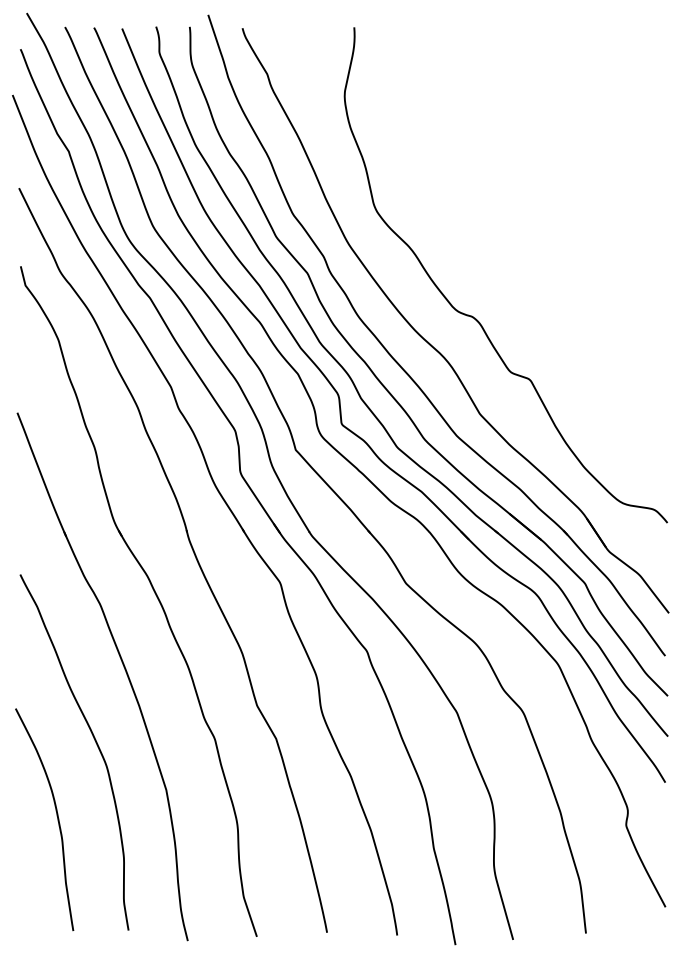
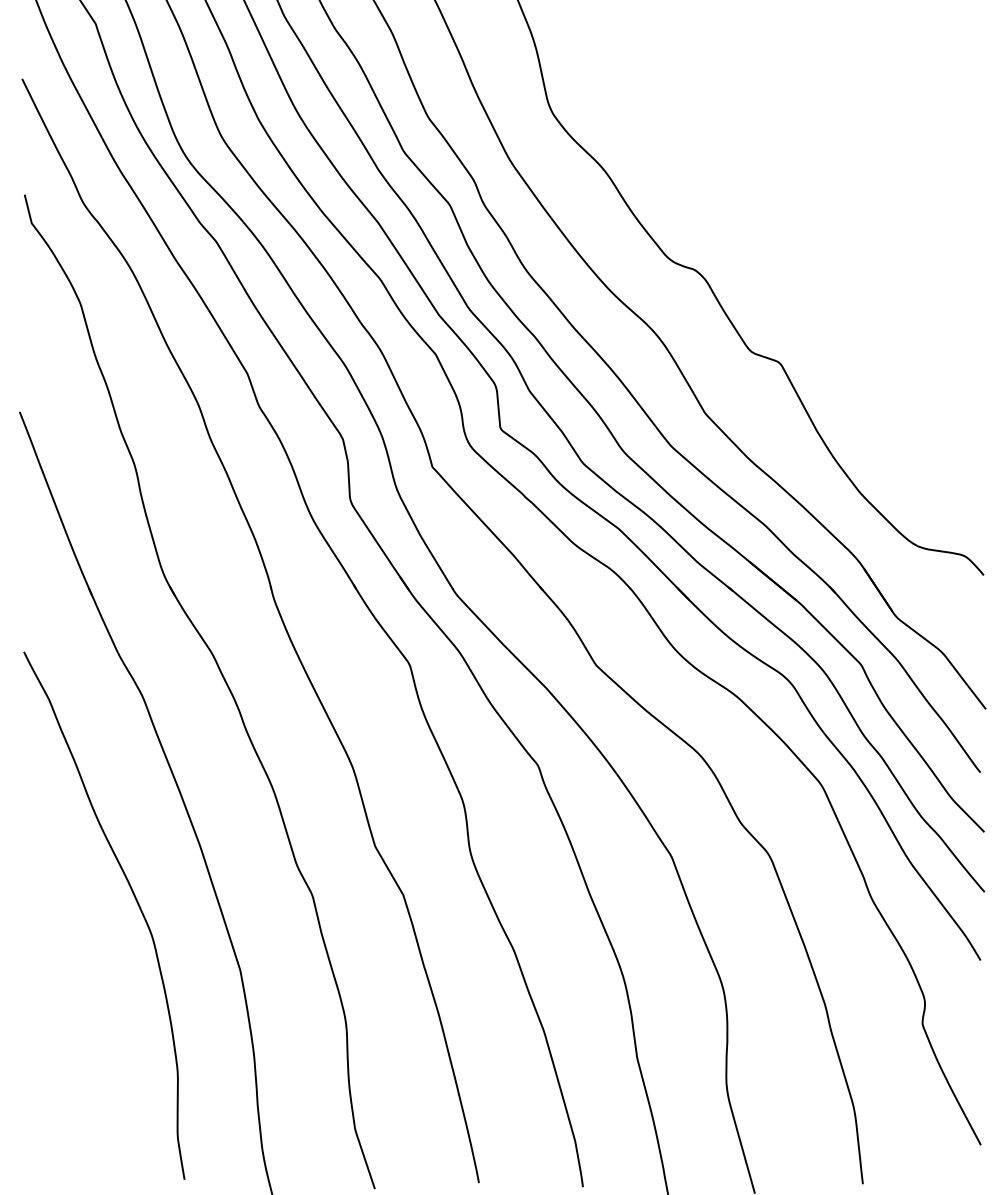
curve: (56, 816) -> (77, 1010), removed

